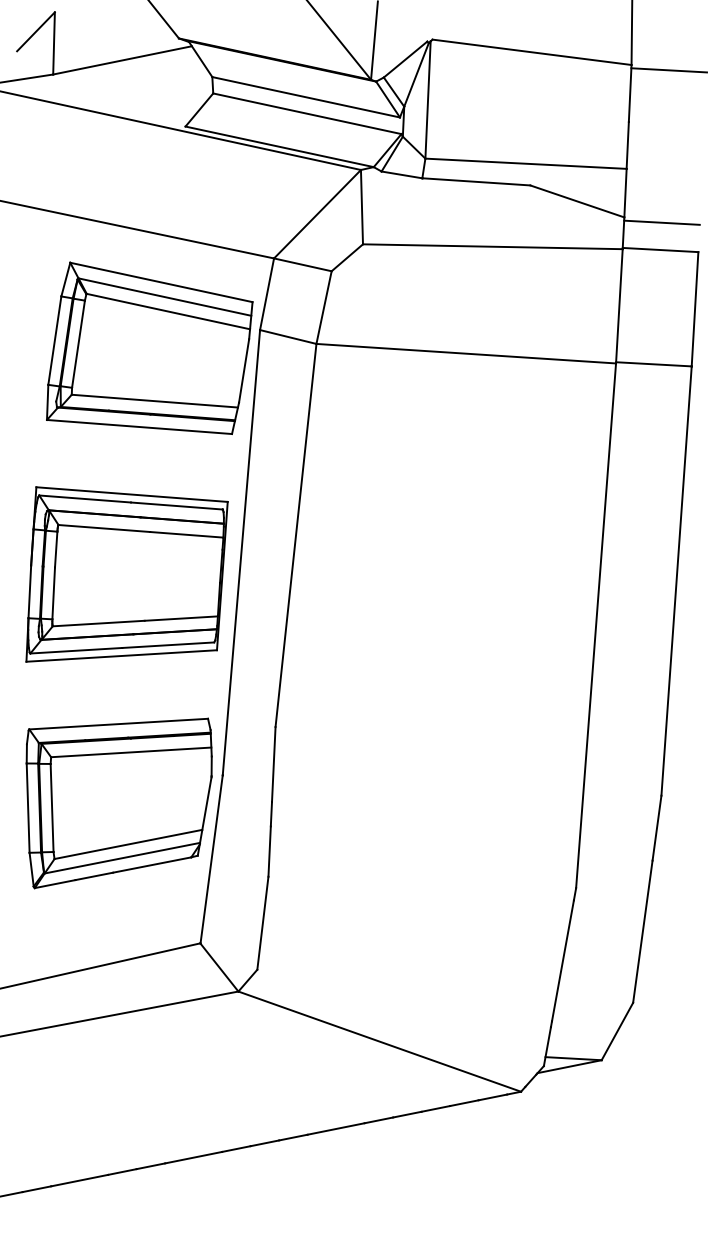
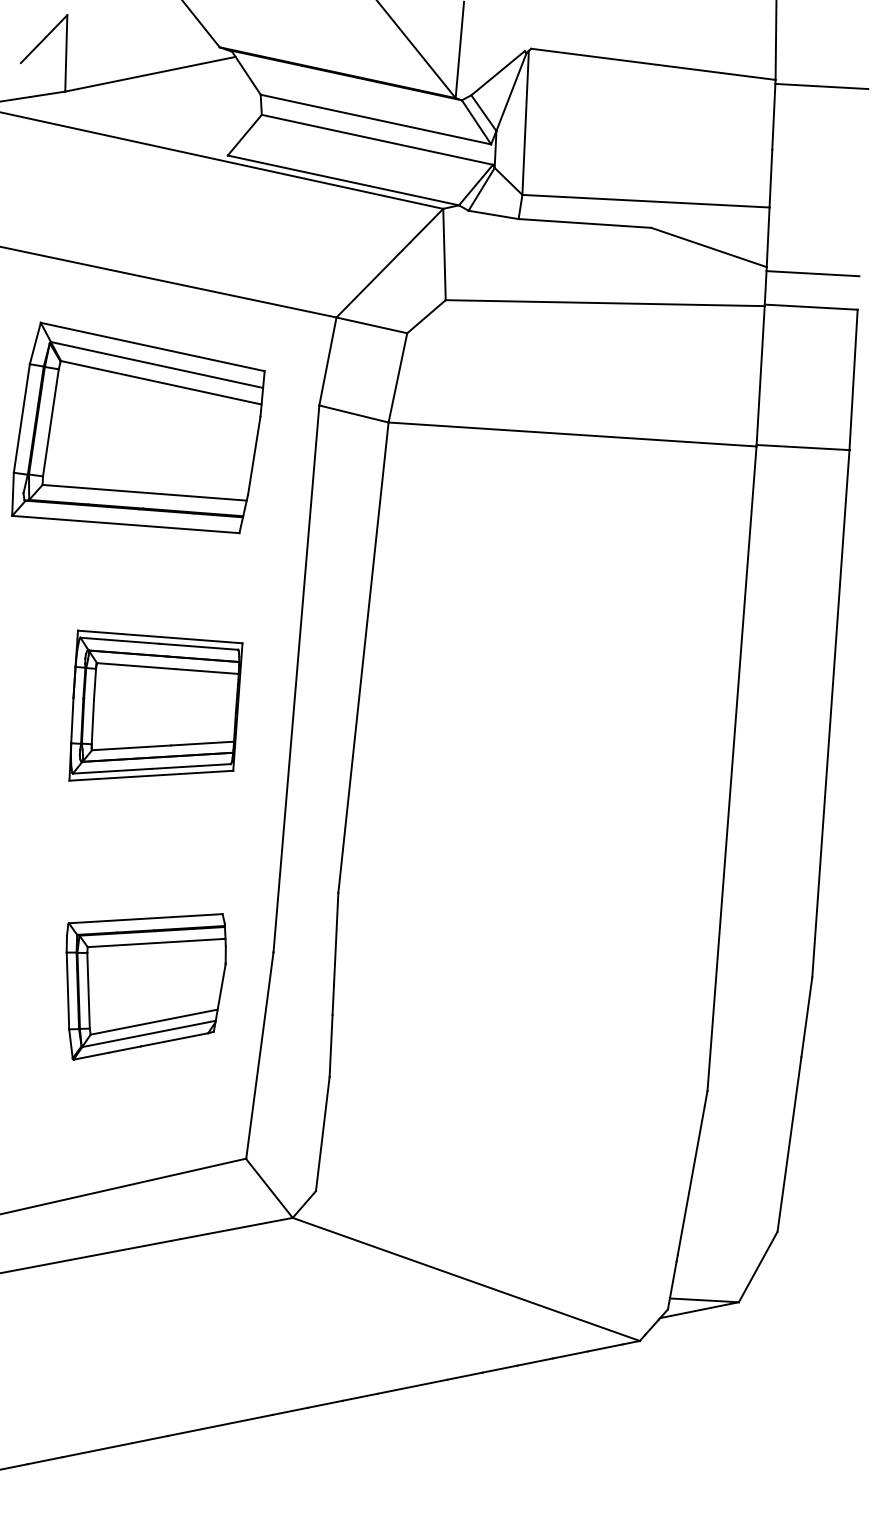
part: (149, 347) -> (138, 426), moved
part: (126, 574) -> (155, 705), size x0.7
part: (118, 803) -> (145, 986), size x0.7

